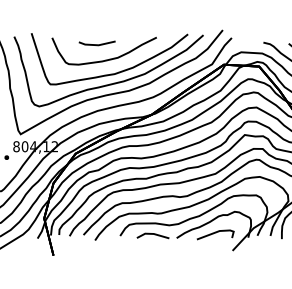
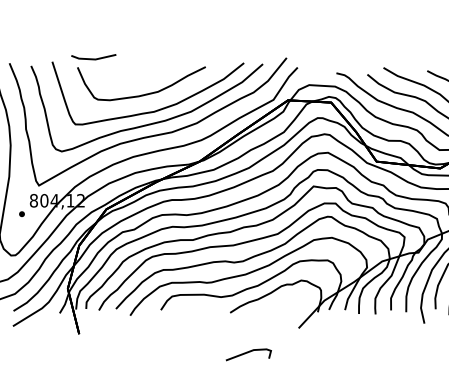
line: (96, 44) -> (93, 58), moved
line: (214, 233) -> (247, 353), moved
line: (153, 234) -> (201, 308), removed

